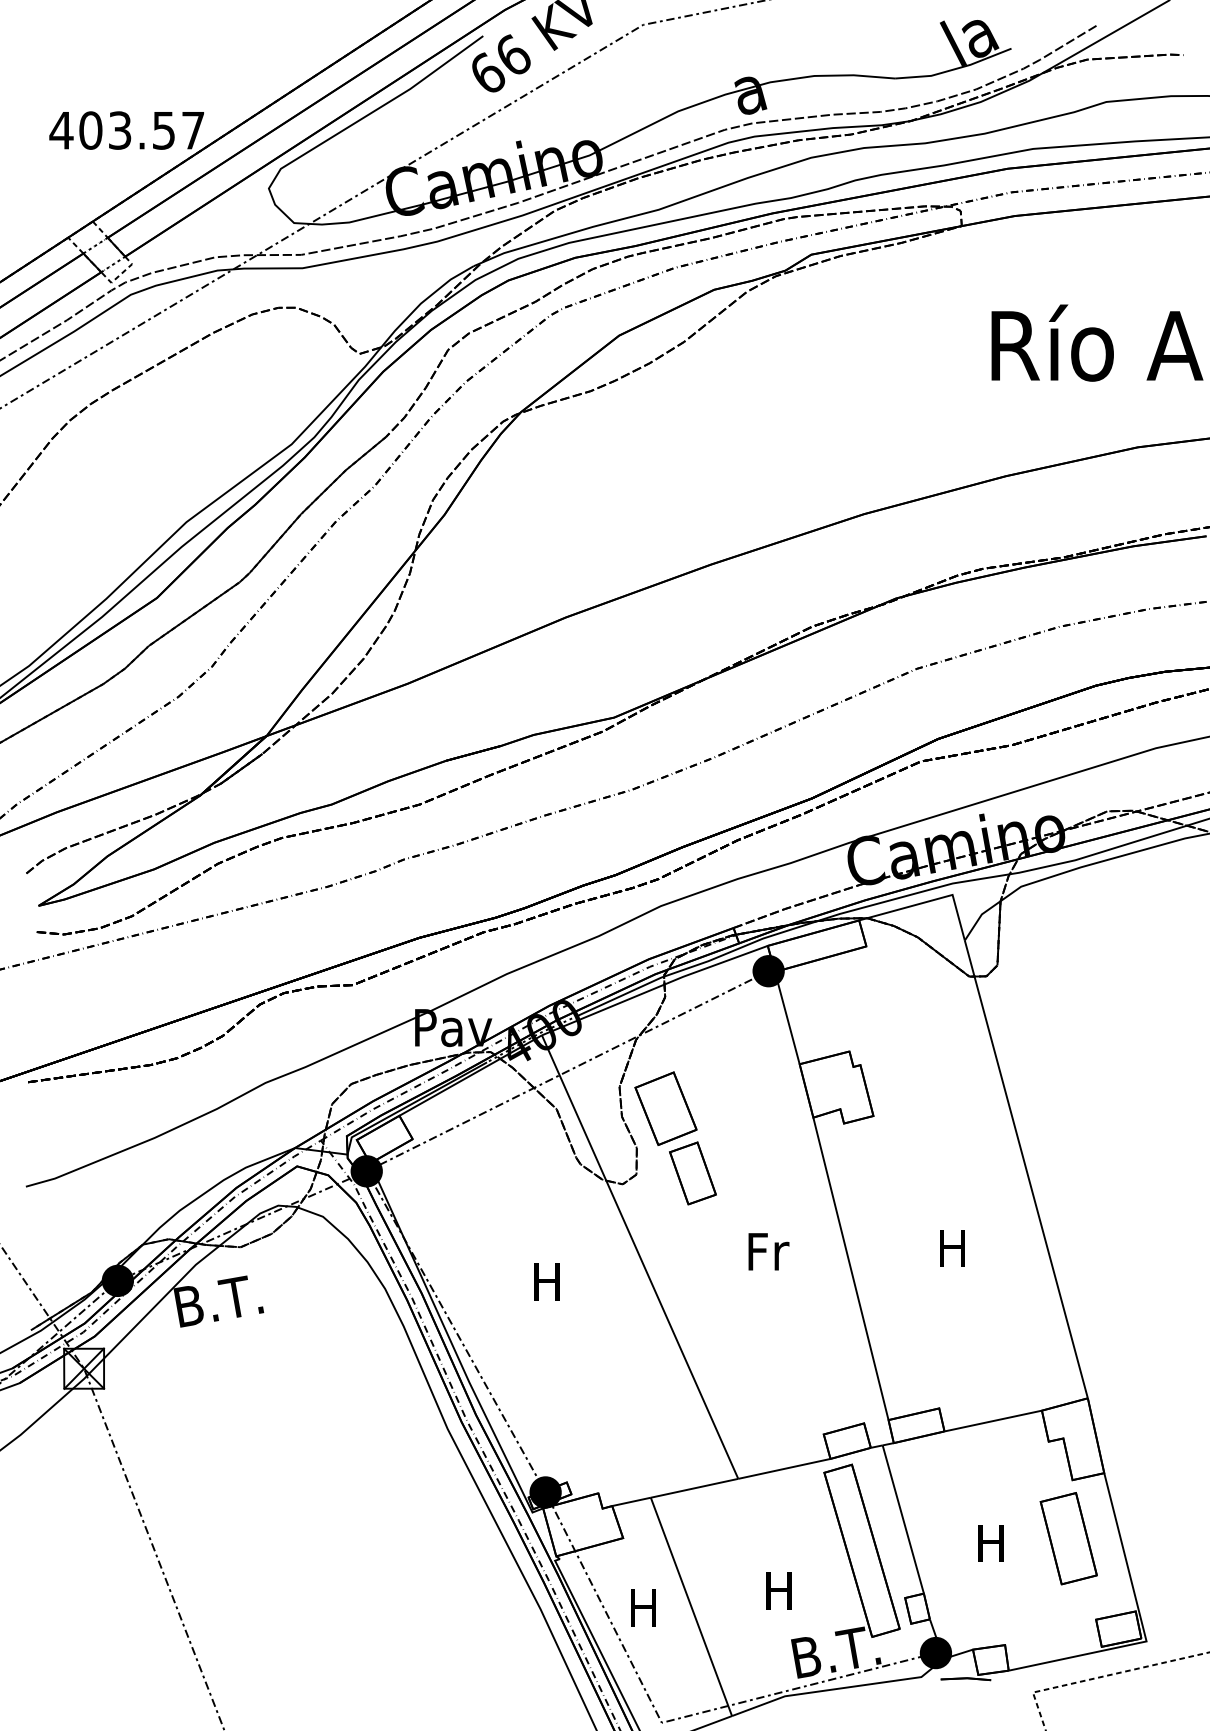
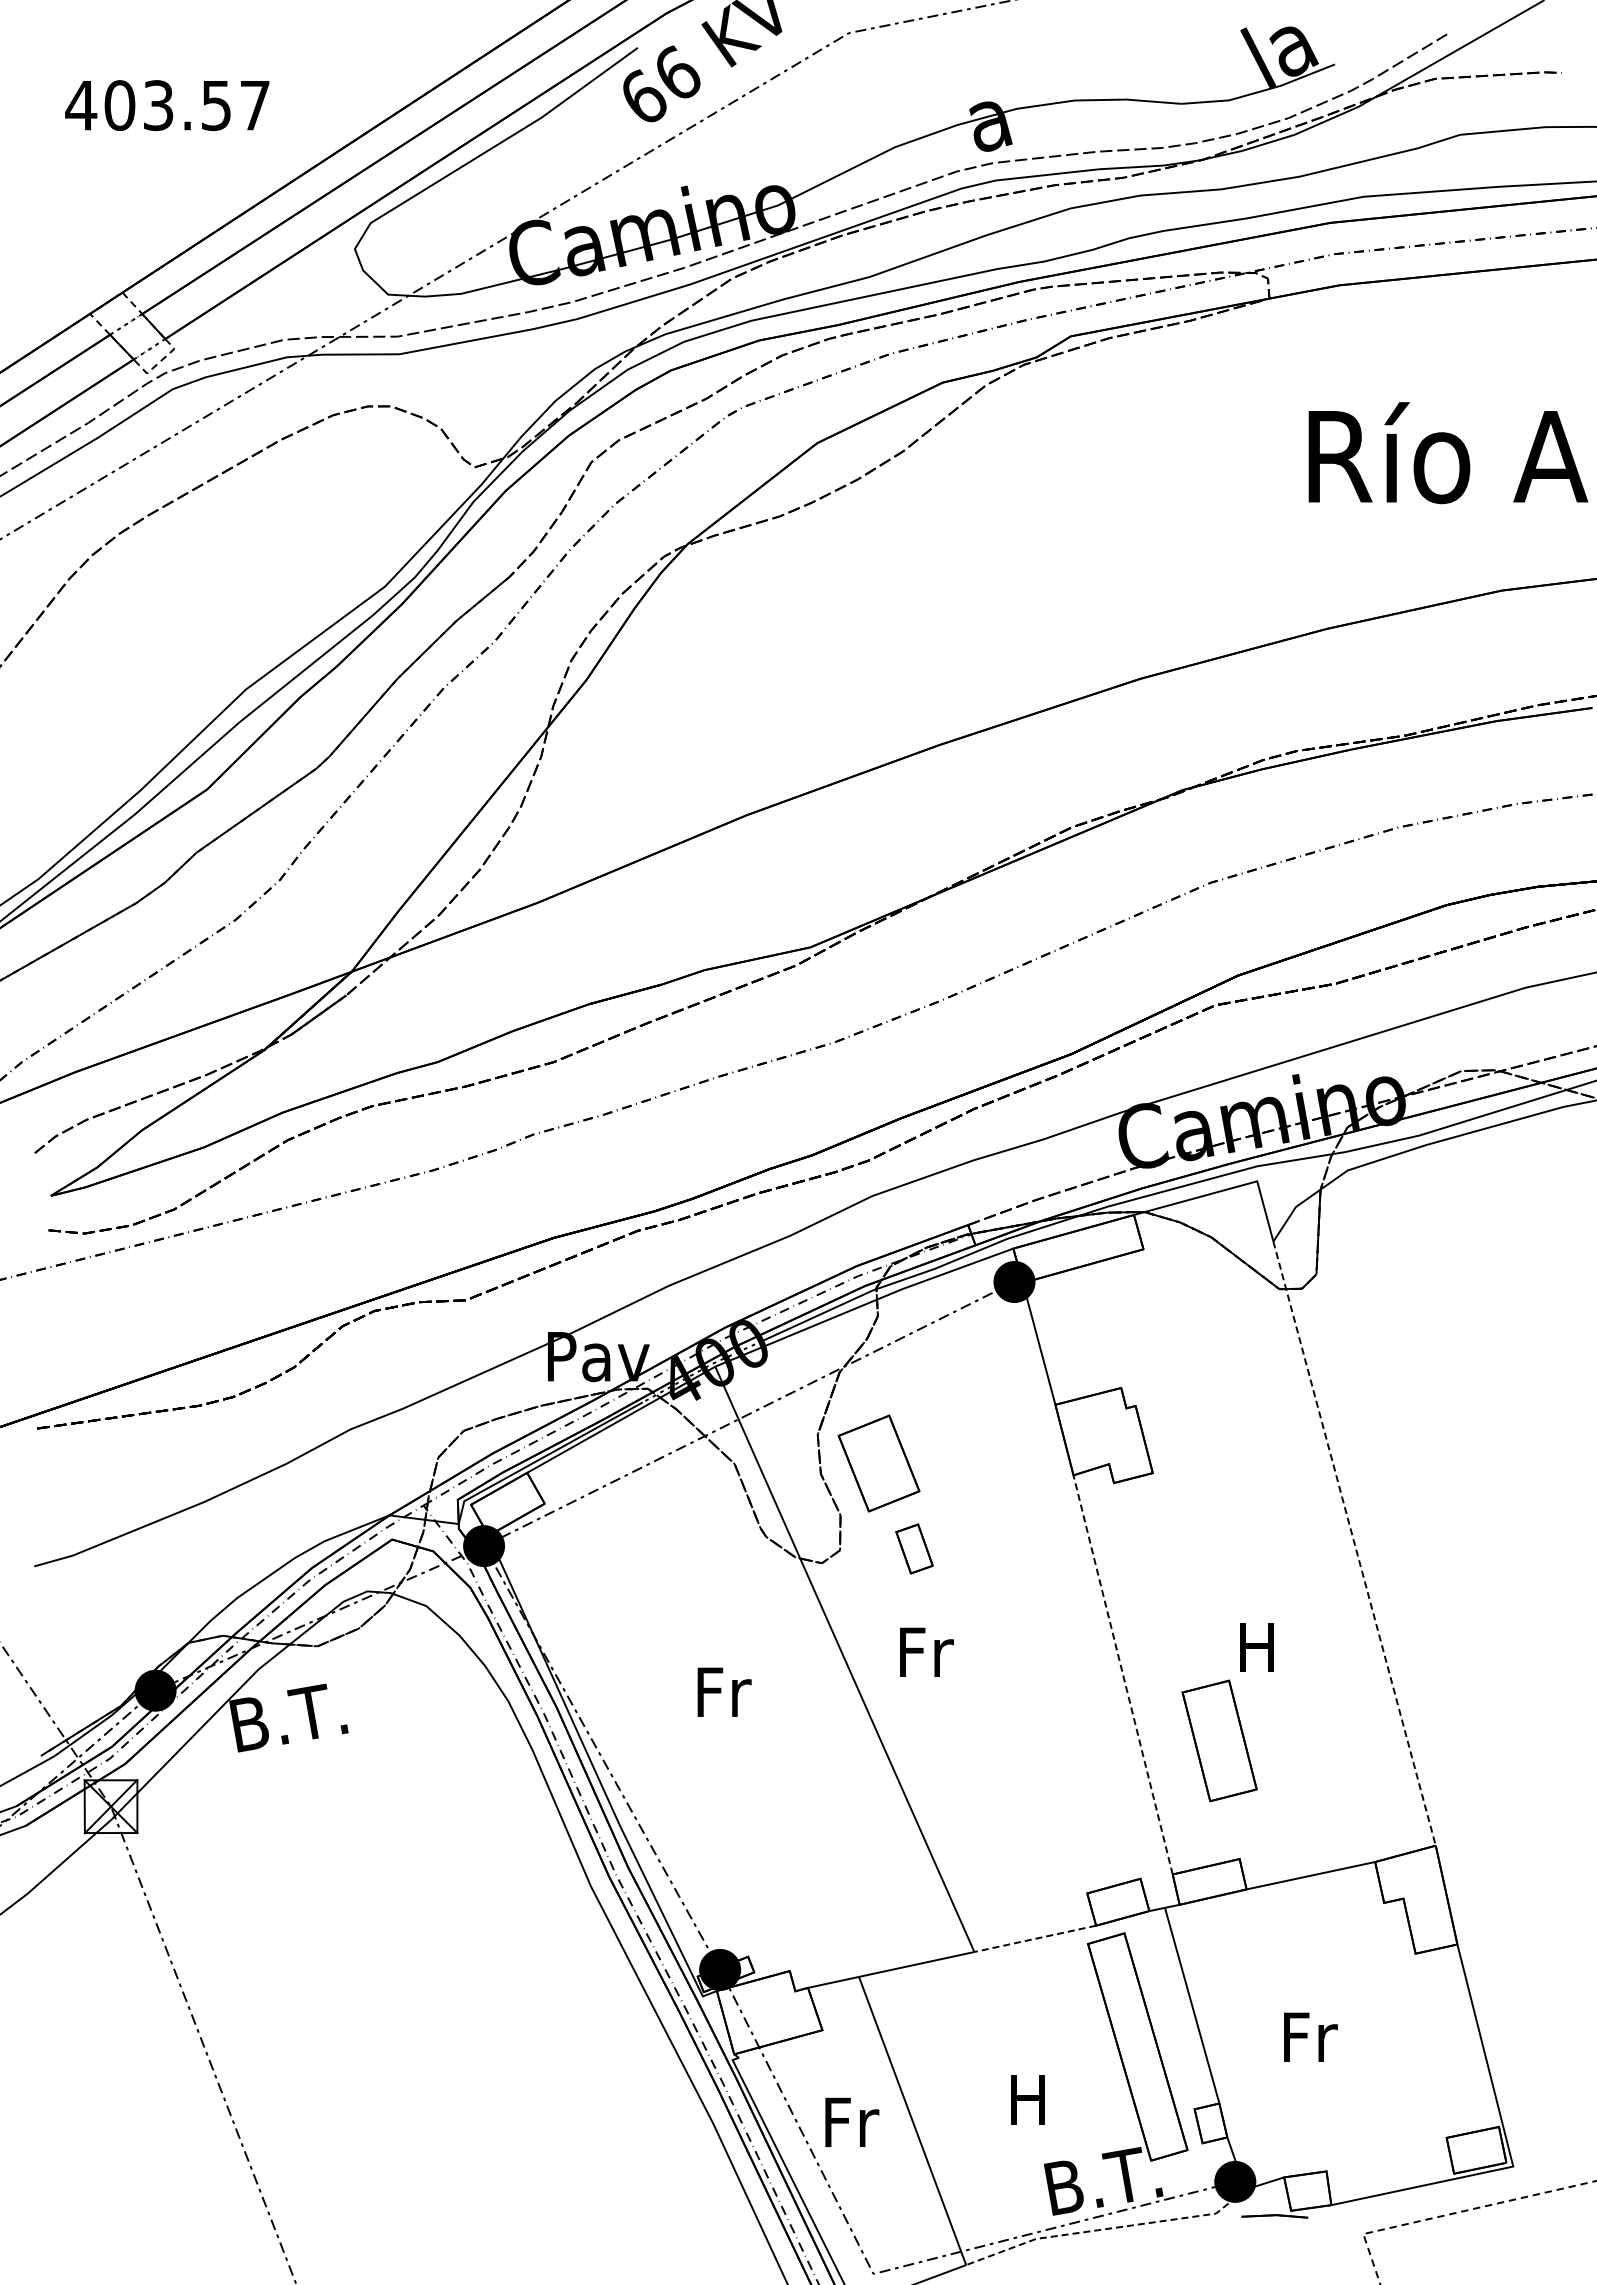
text: (126, 130) -> (167, 105), moved
line: (1026, 1169) -> (1354, 1543), solid -> dashed
part: (692, 1173) -> (914, 1548), size x0.6
text: (768, 1251) -> (926, 1651), moved
line: (851, 1268) -> (1123, 1674), solid -> dashed
text: (548, 1281) -> (724, 1691), H -> Fr
line: (783, 1468) -> (1034, 1938), solid -> dashed
part: (1068, 1538) -> (1219, 1740), moved
text: (992, 1542) -> (1310, 2036), H -> Fr
text: (645, 1607) -> (852, 2121), H -> Fr
line: (839, 1688) -> (1107, 2228), solid -> dashed

